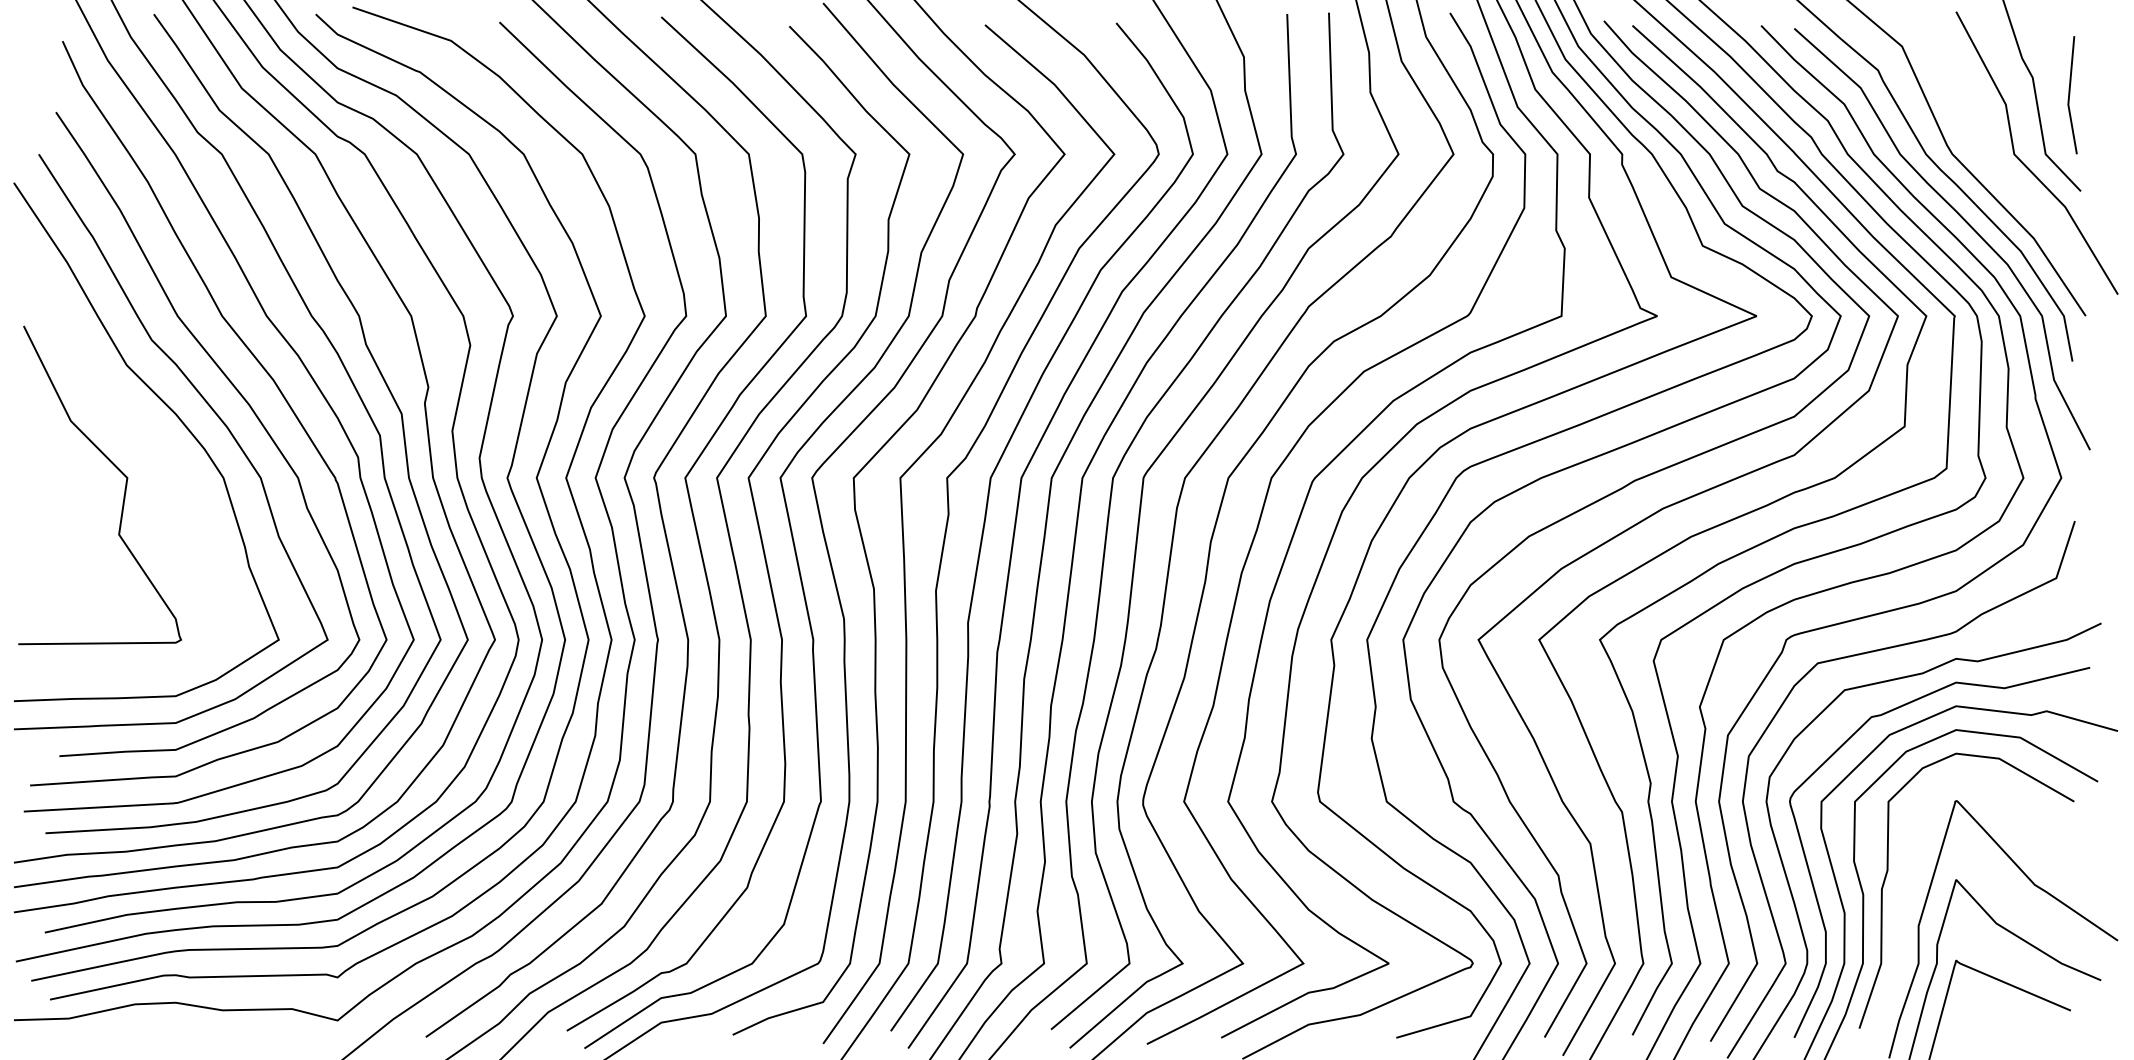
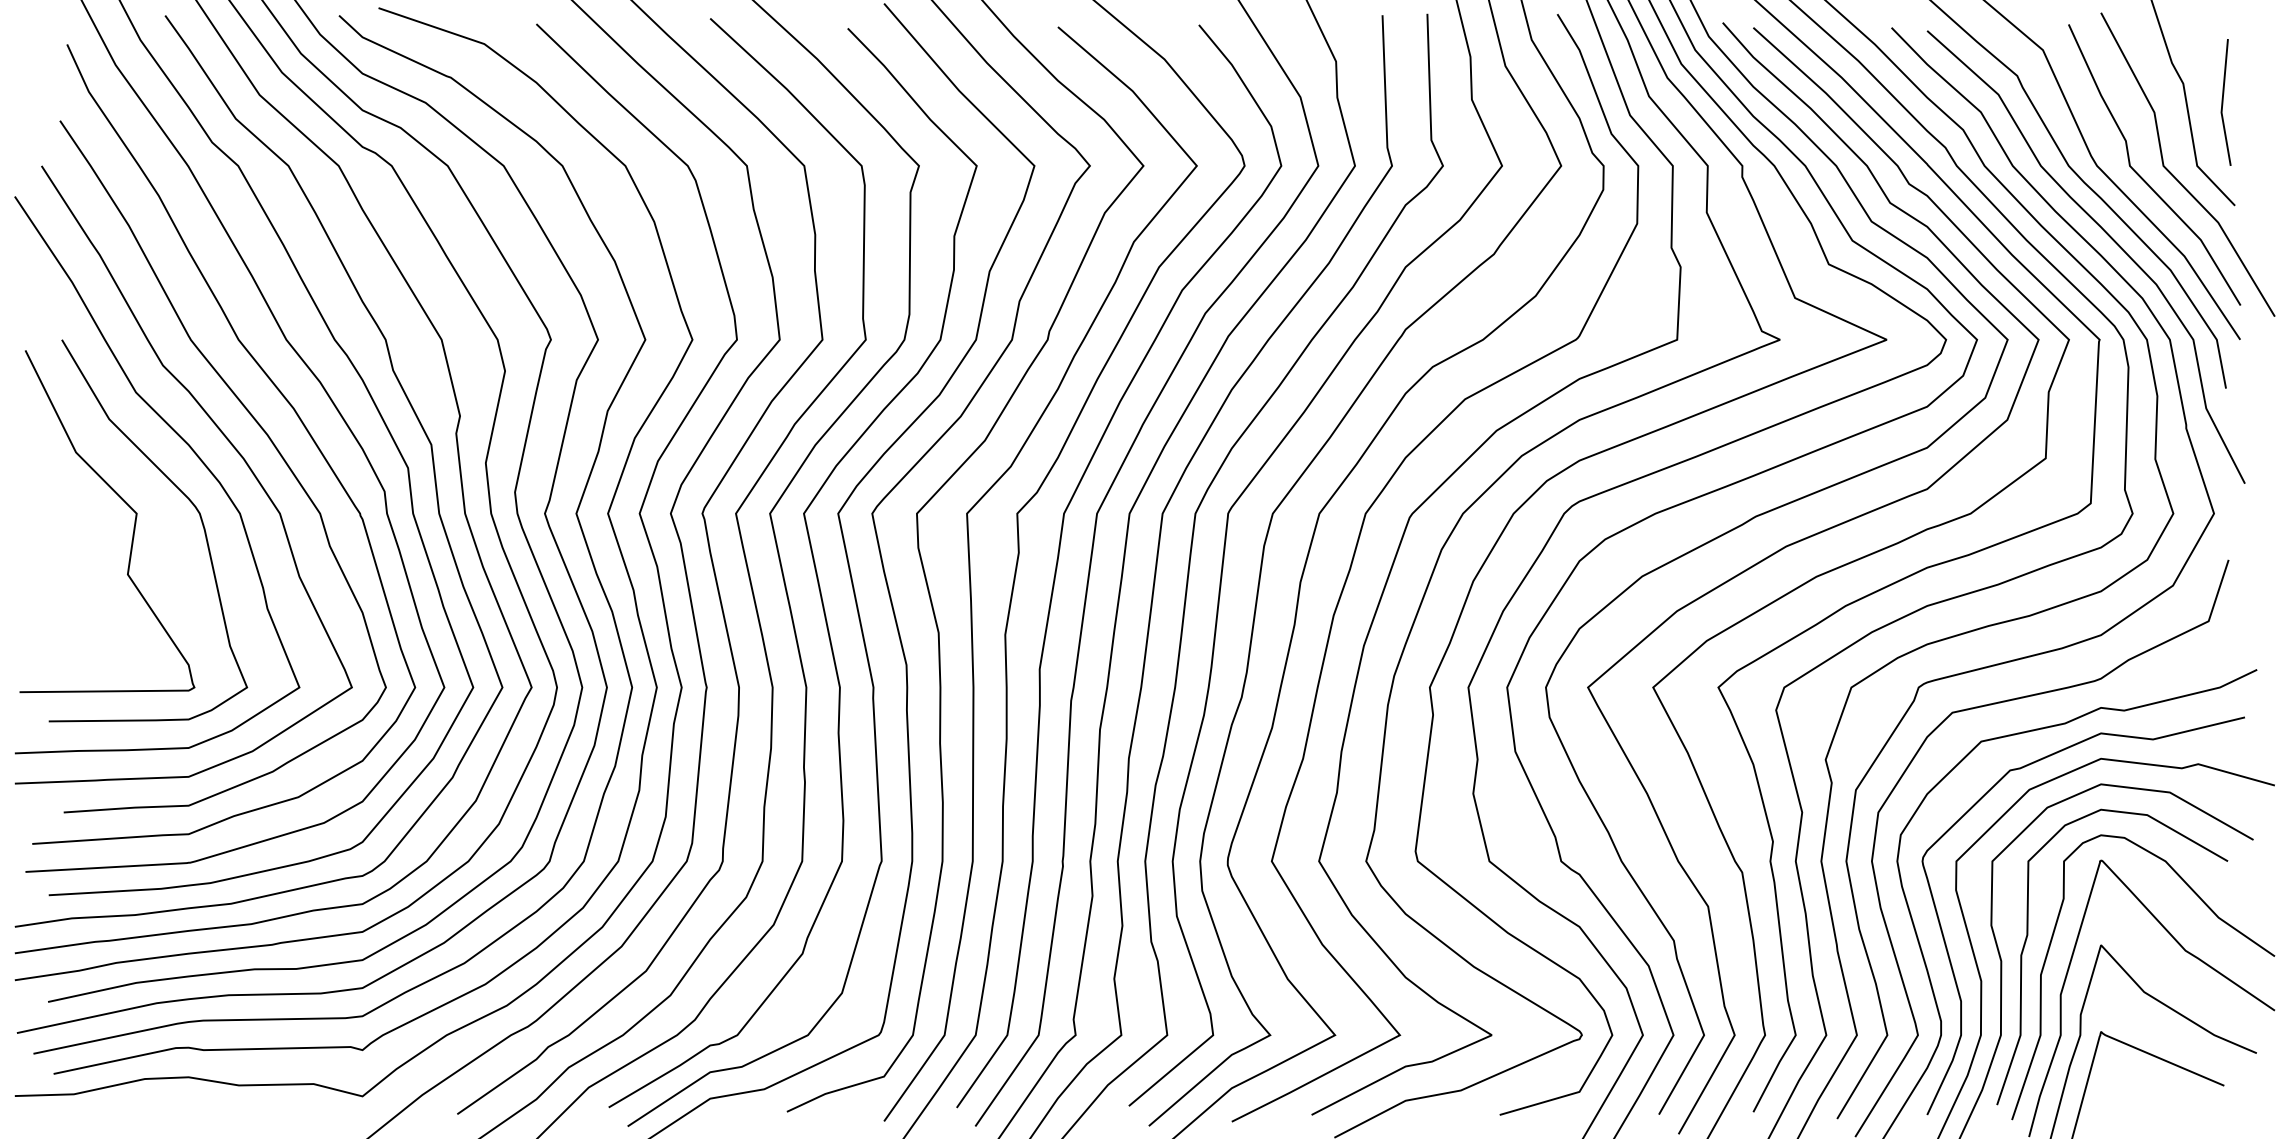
curve: (1993, 164) -> (2141, 176), added
curve: (175, 465) -> (188, 500), added
curve: (2058, 847) -> (2210, 910), added

